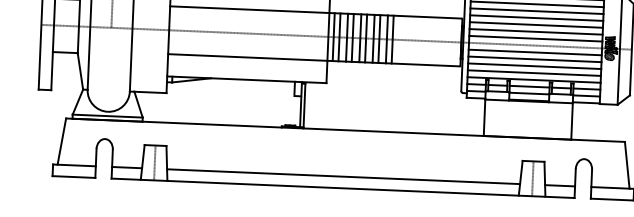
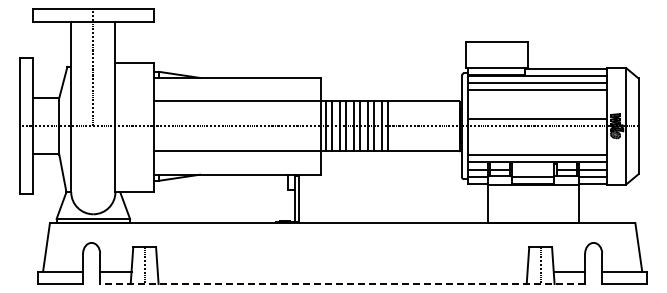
line: (536, 18) -> (537, 97), removed
line: (536, 24) -> (537, 104), removed
line: (535, 31) -> (537, 111), removed
line: (535, 52) -> (537, 133), removed
line: (534, 59) -> (537, 140), removed
line: (534, 65) -> (537, 147), removed
line: (529, 86) -> (533, 169), removed
line: (343, 176) -> (342, 271), removed
line: (342, 187) -> (342, 283), solid -> dashed

